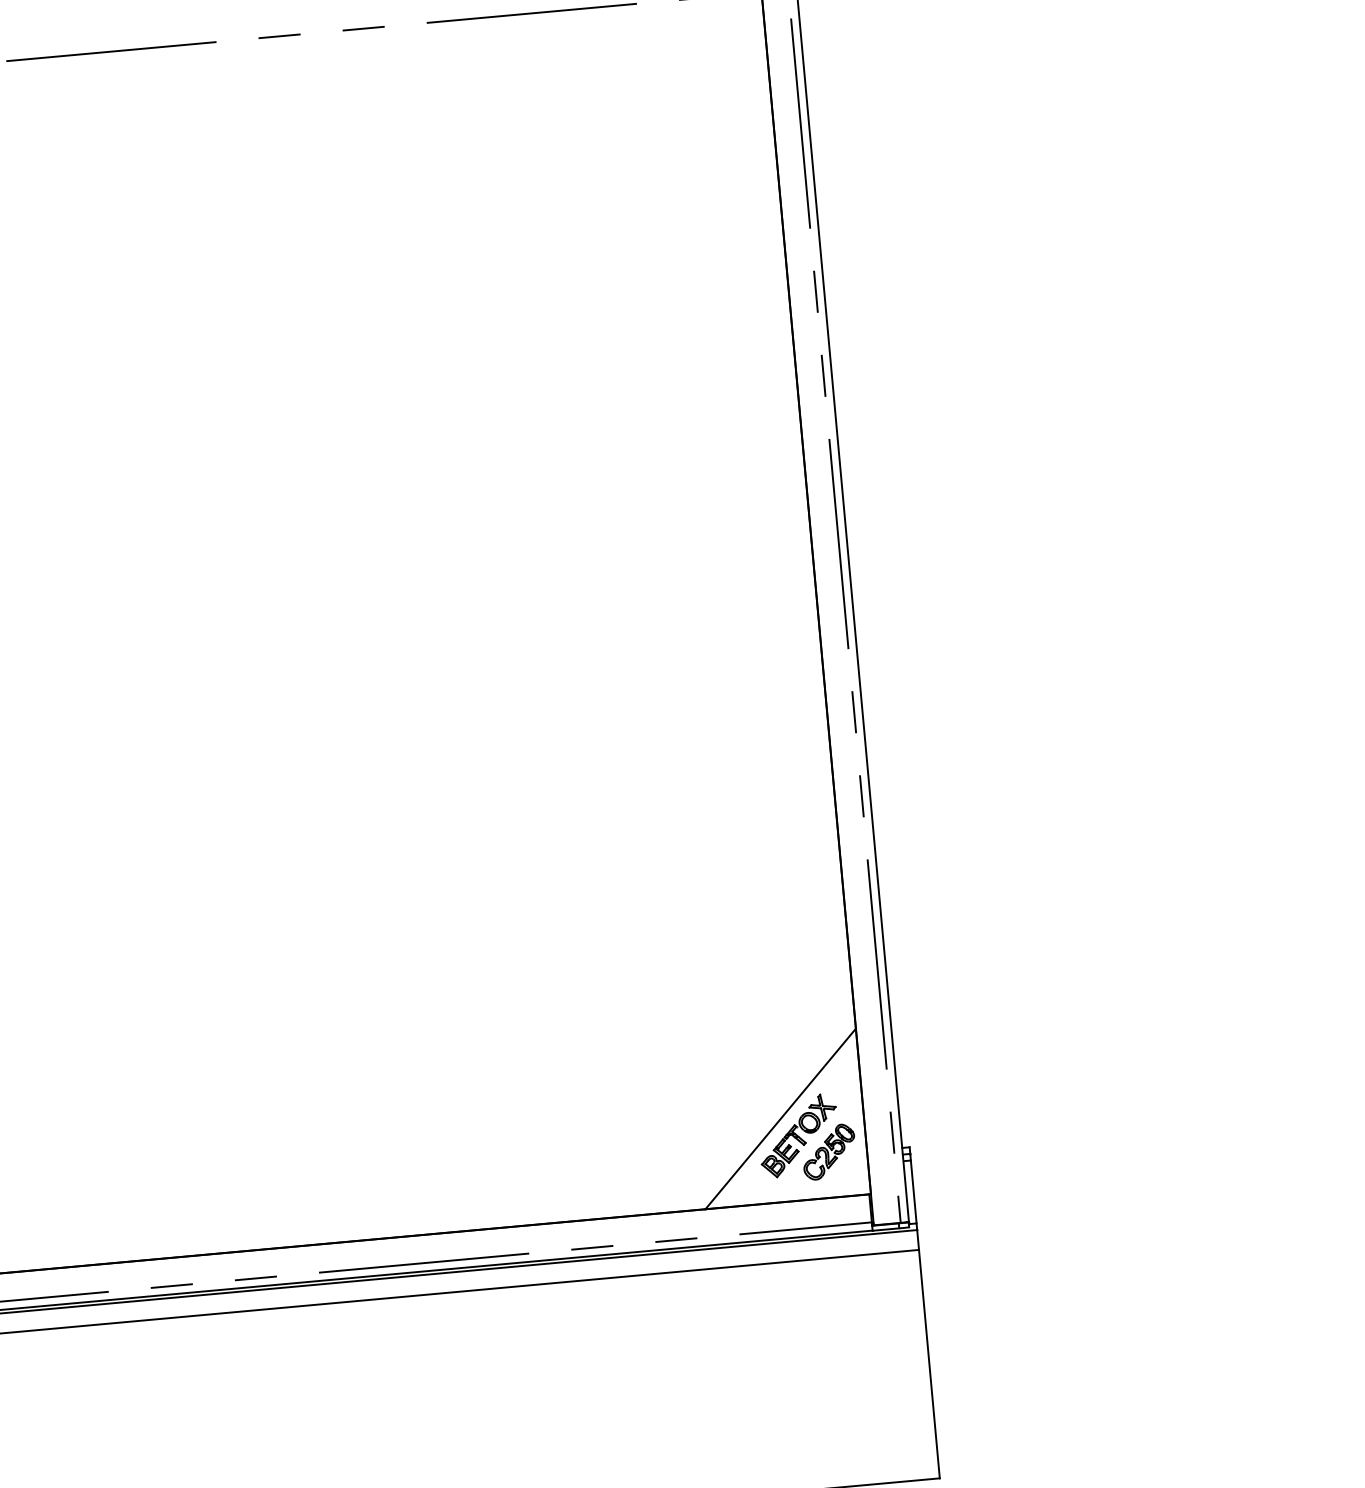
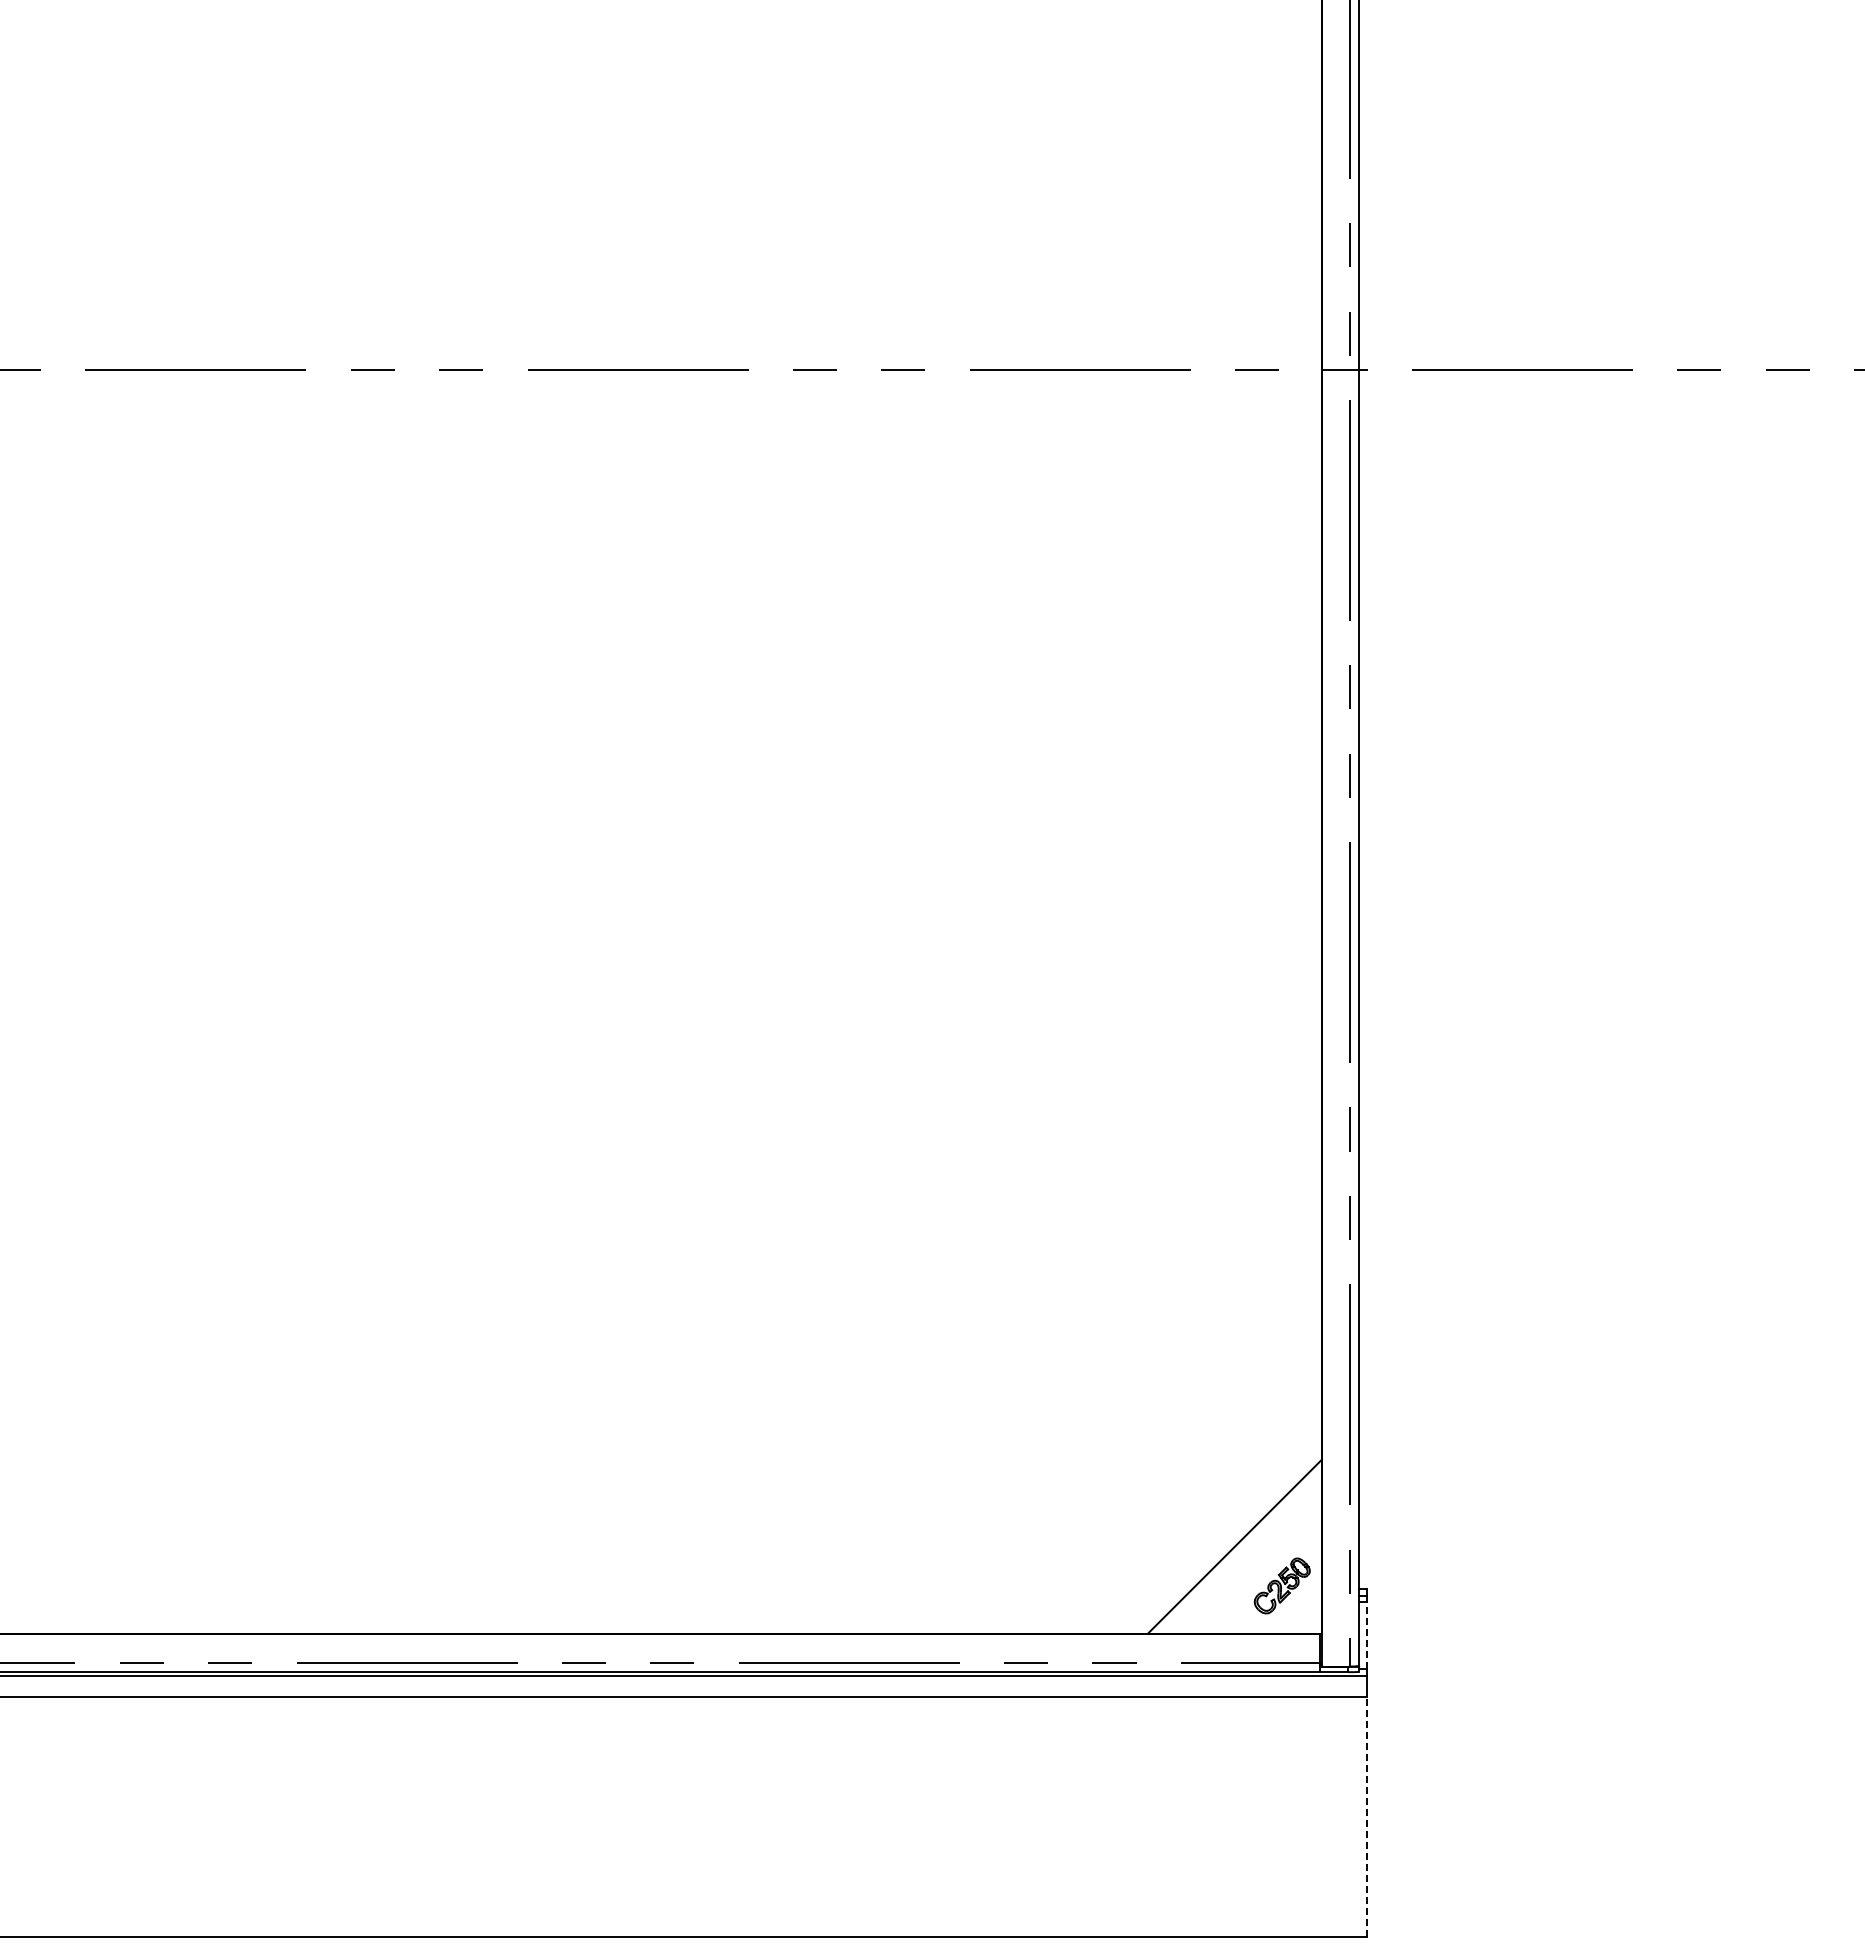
part: (798, 1136) -> (1251, 1566), removed
line: (913, 1191) -> (1366, 1635), solid -> dashed
line: (929, 1364) -> (1366, 1816), solid -> dashed

